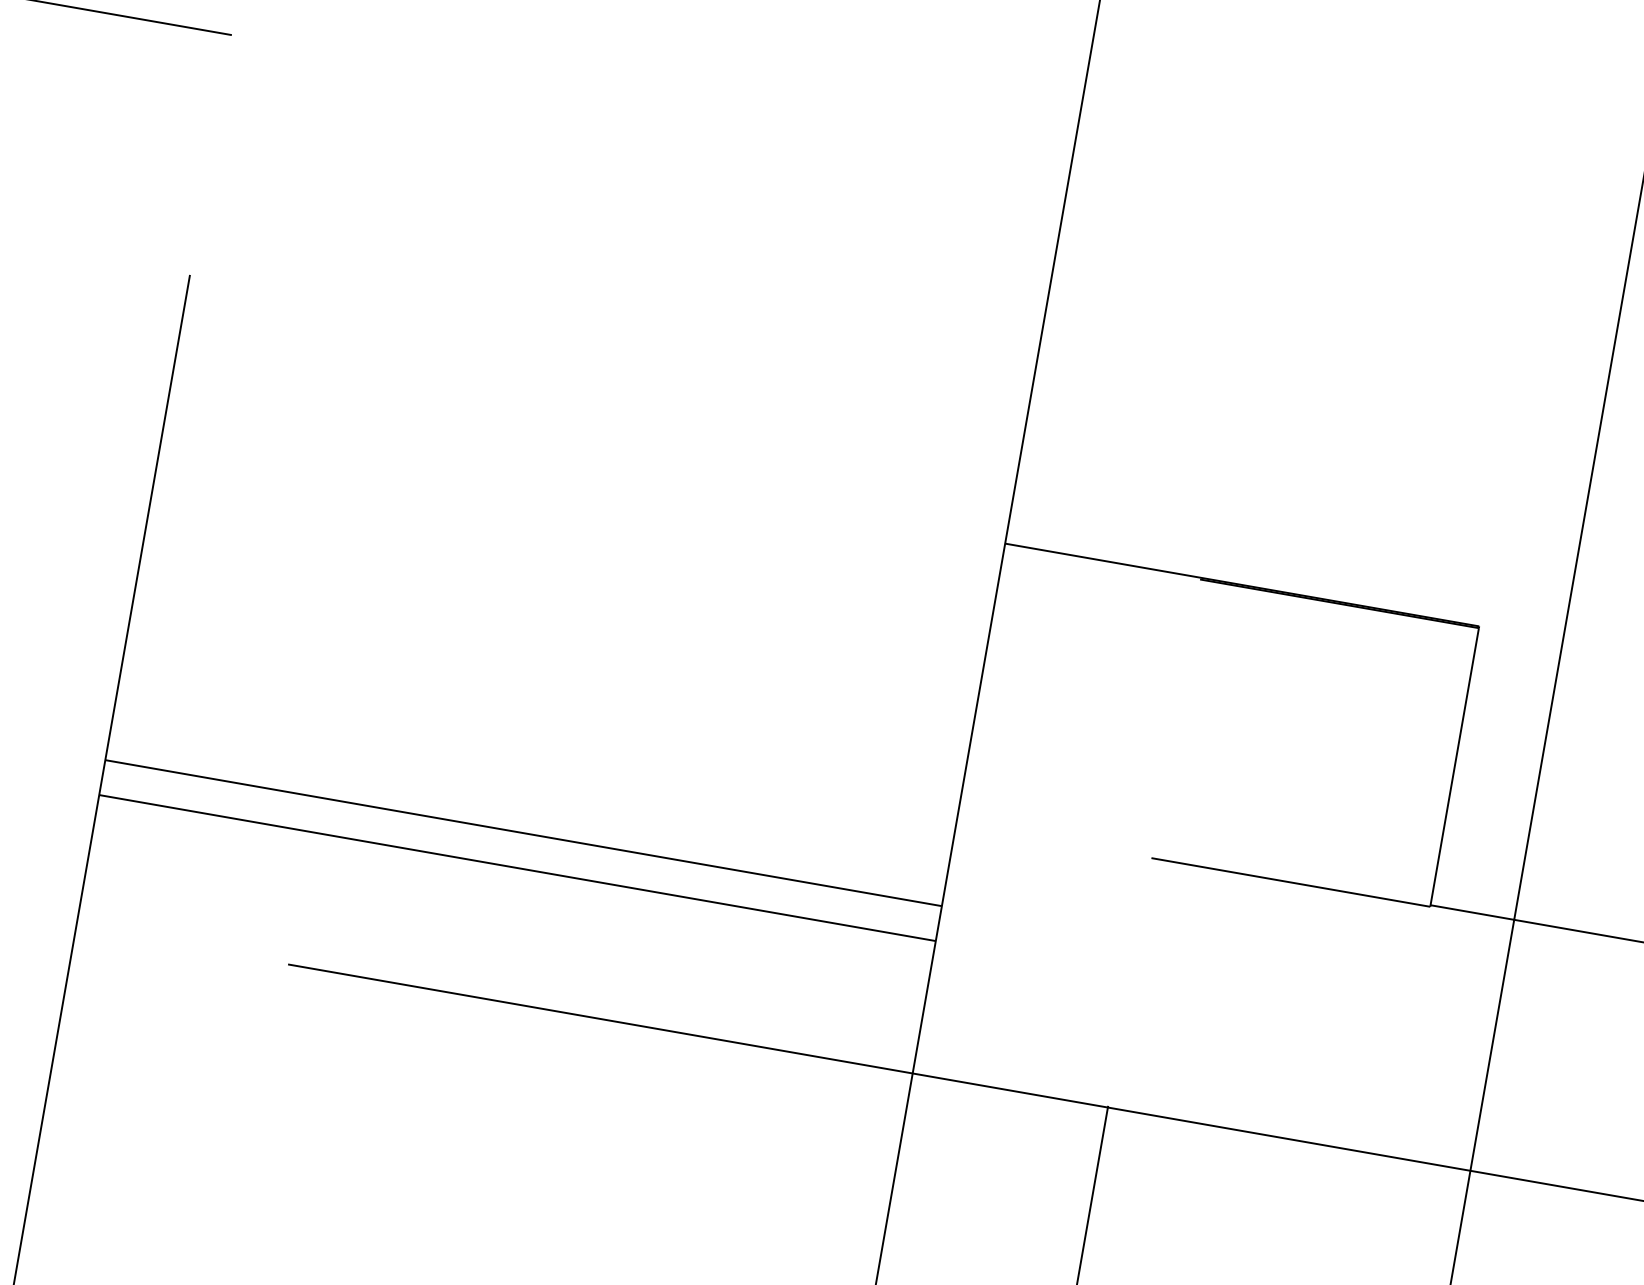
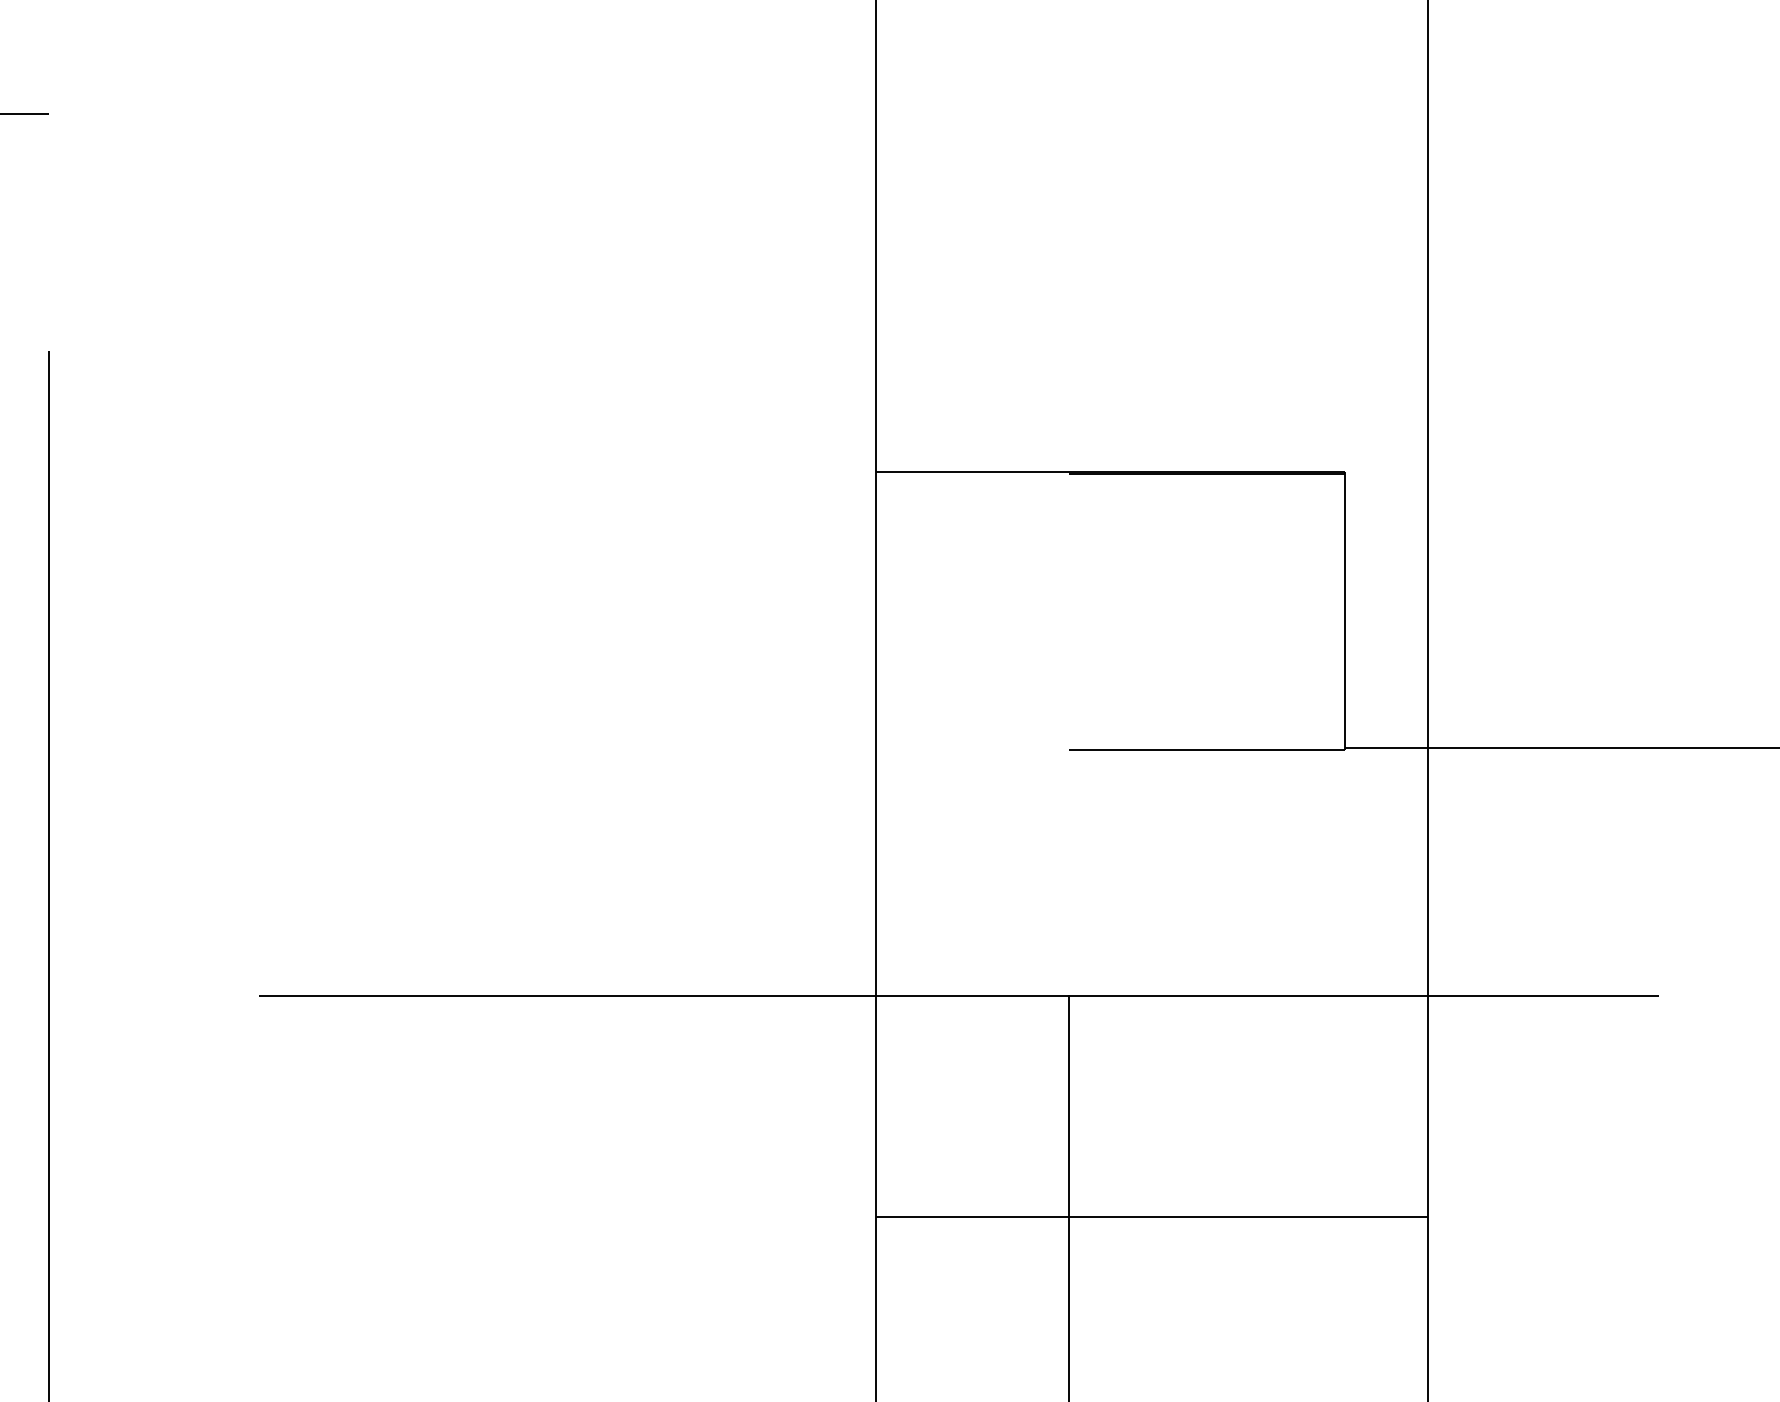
line: (523, 832) -> (462, 830), removed
line: (517, 868) -> (462, 865), removed

